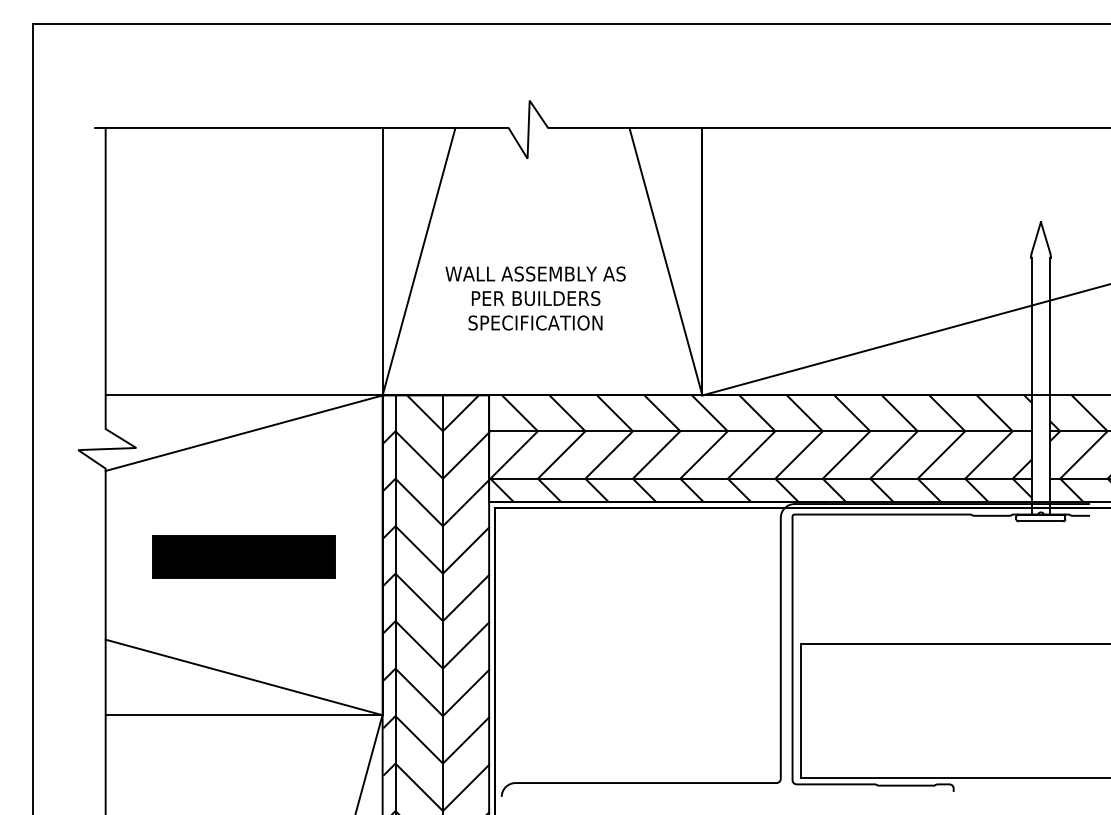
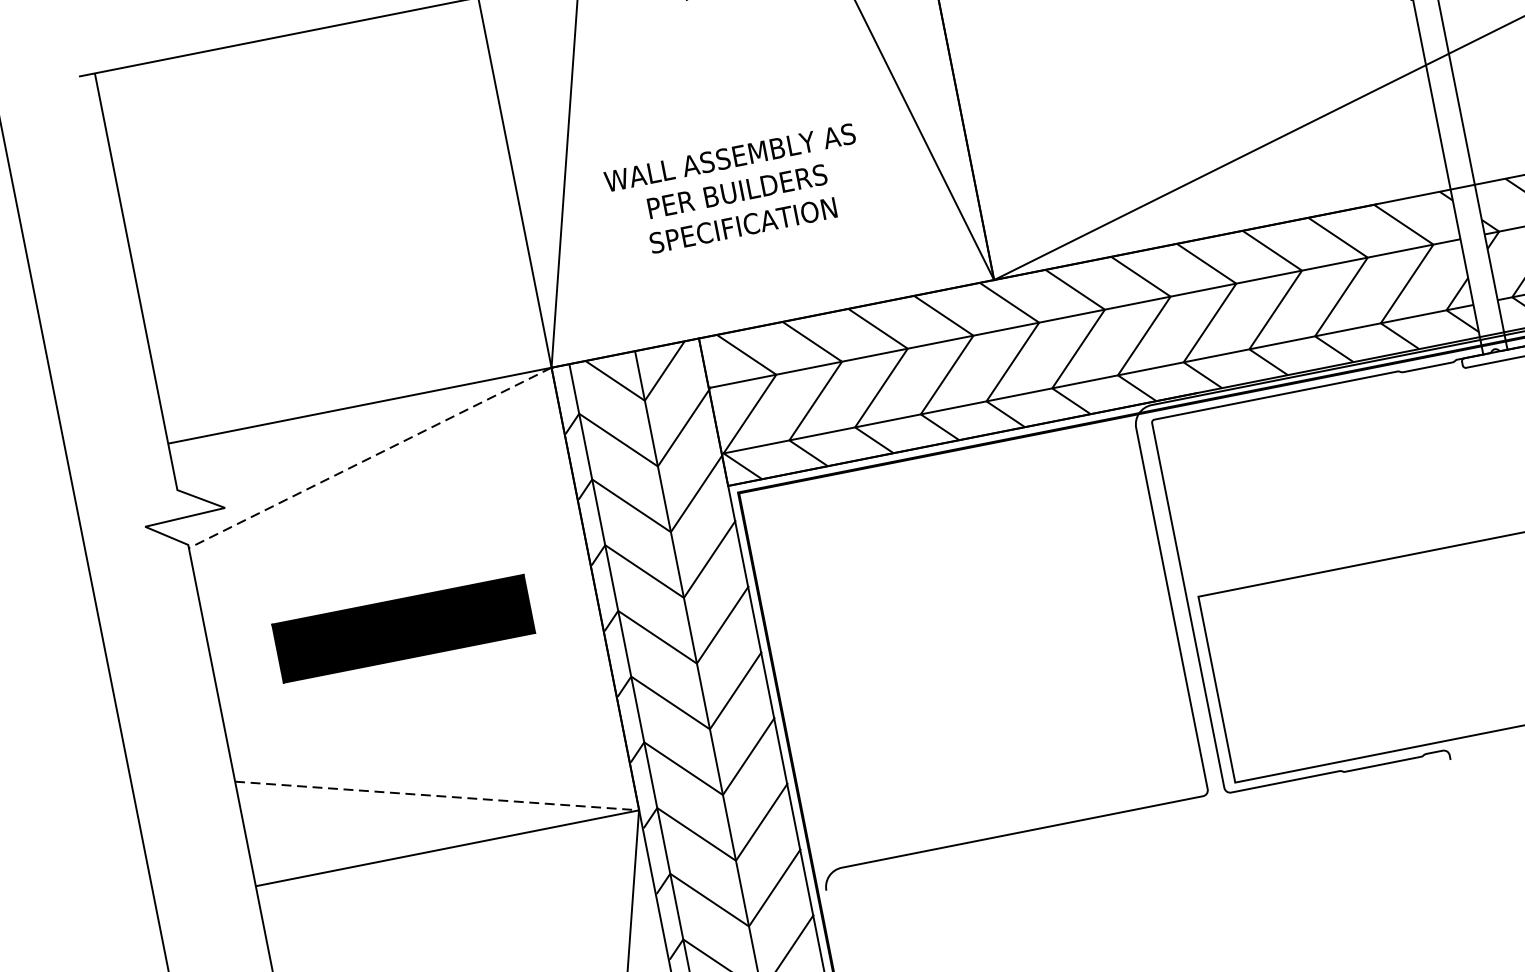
line: (244, 433) -> (370, 458), solid -> dashed
line: (244, 677) -> (437, 795), solid -> dashed

